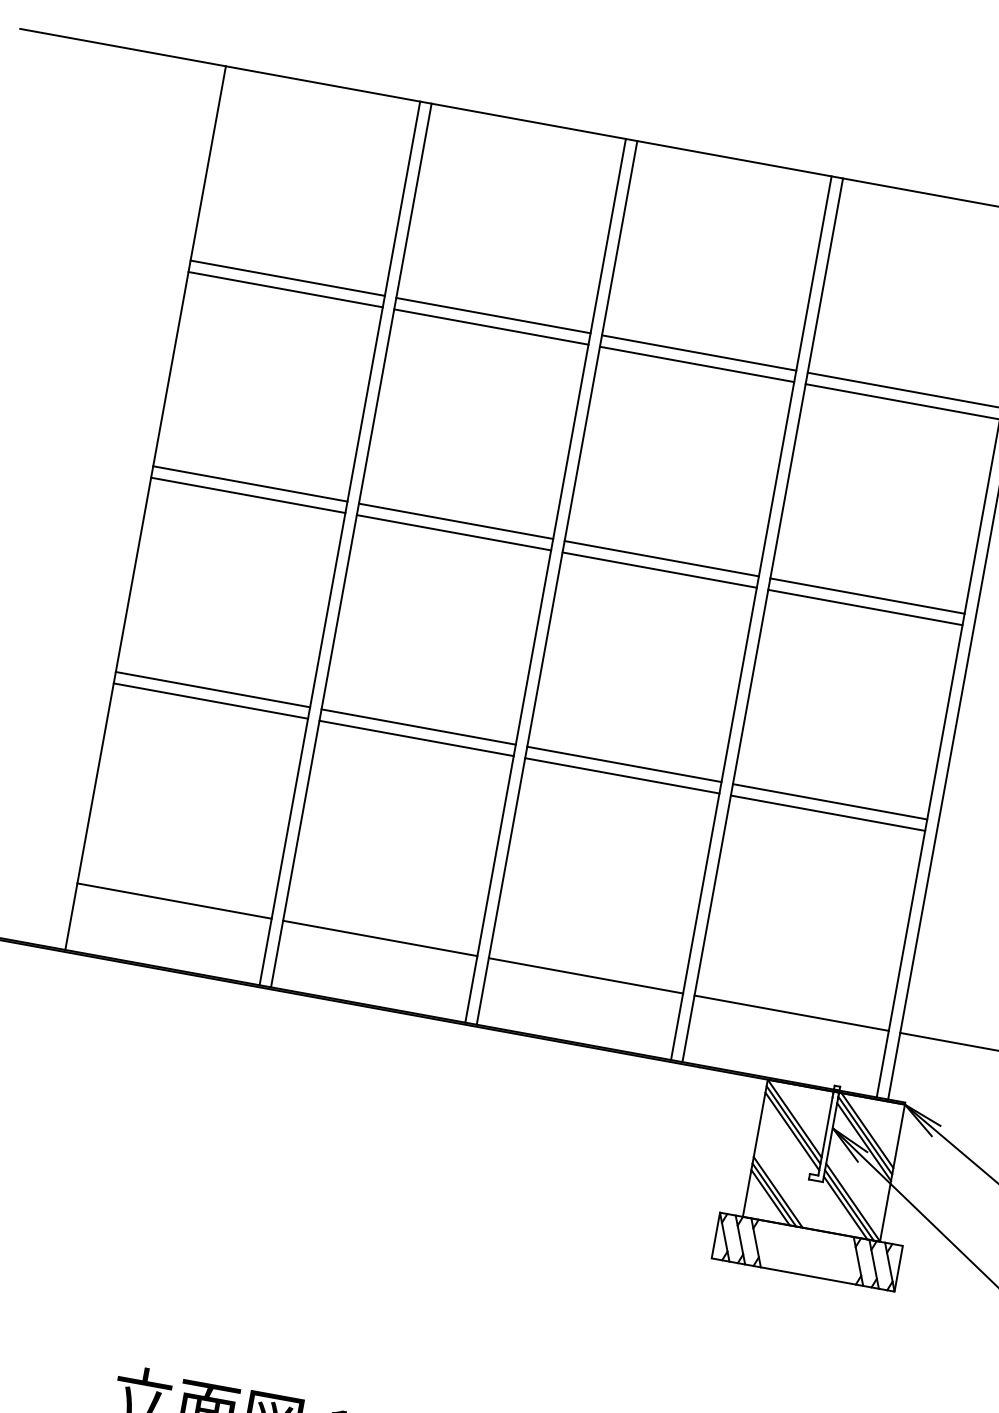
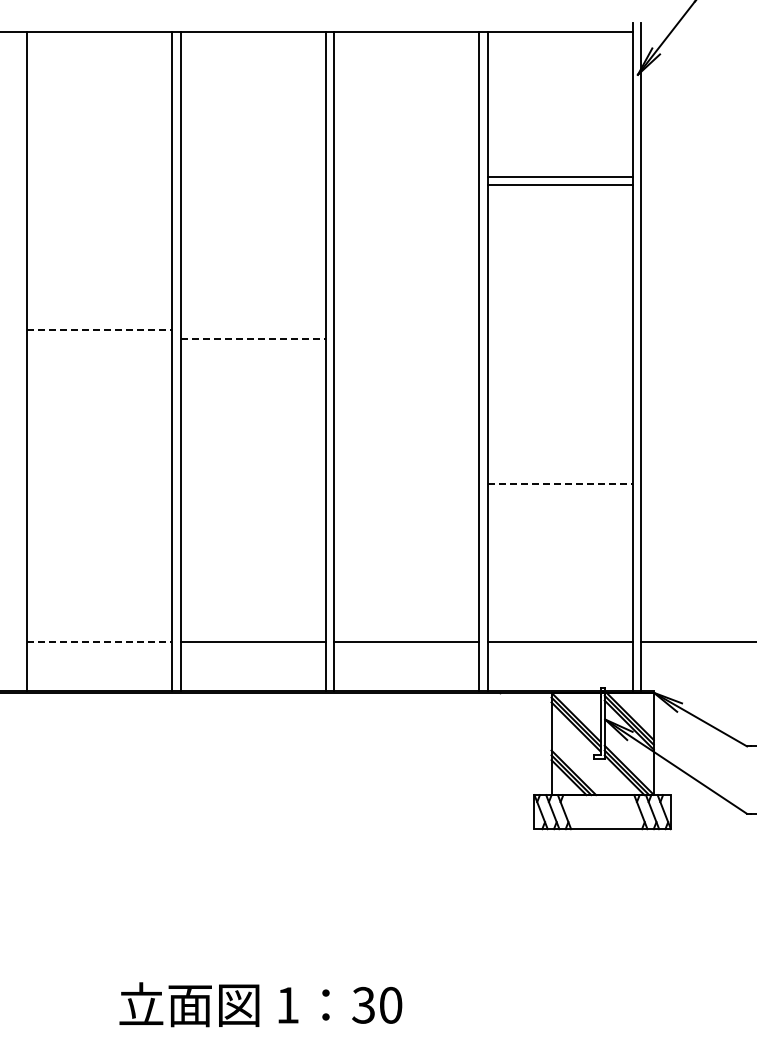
line: (287, 277) -> (99, 176), removed
line: (285, 289) -> (99, 185), removed
line: (492, 314) -> (252, 176), removed
line: (490, 326) -> (252, 185), removed
line: (699, 352) -> (406, 176), removed
line: (696, 364) -> (406, 185), removed
line: (251, 484) -> (100, 330), solid -> dashed
line: (248, 494) -> (99, 338), removed
line: (455, 521) -> (252, 330), removed
line: (454, 532) -> (253, 338), solid -> dashed
line: (661, 558) -> (406, 330), removed
line: (659, 569) -> (406, 338), removed
line: (866, 596) -> (559, 330), removed
line: (864, 606) -> (559, 338), removed
line: (212, 689) -> (99, 483), removed
line: (210, 701) -> (99, 492), removed
line: (417, 726) -> (252, 483), removed
line: (415, 738) -> (252, 492), removed
line: (624, 763) -> (406, 483), removed
line: (622, 775) -> (406, 492), removed
line: (830, 801) -> (560, 483), solid -> dashed
line: (827, 813) -> (559, 492), removed
line: (175, 901) -> (100, 641), solid -> dashed

